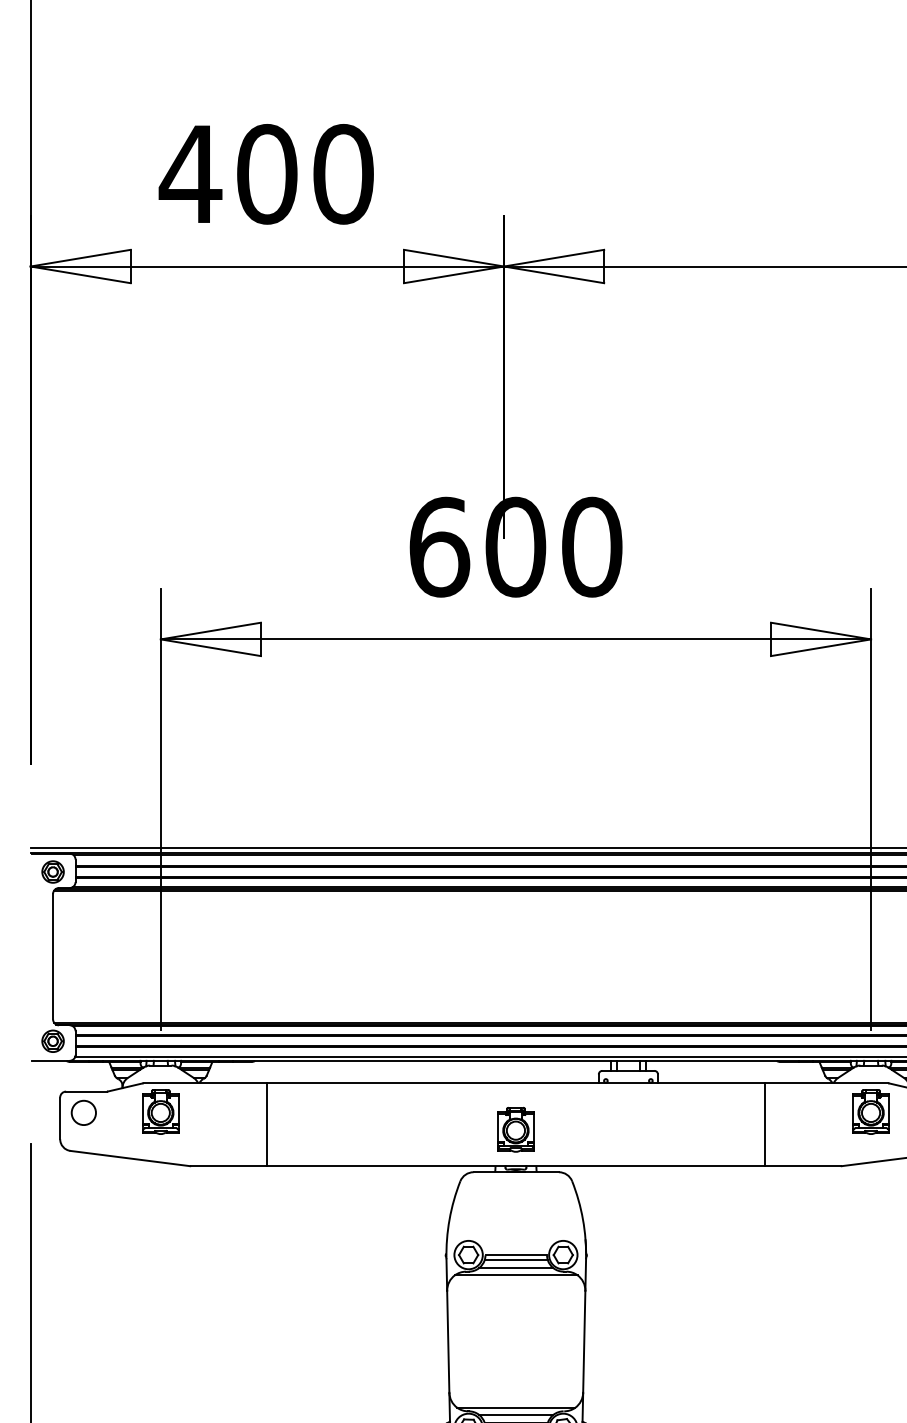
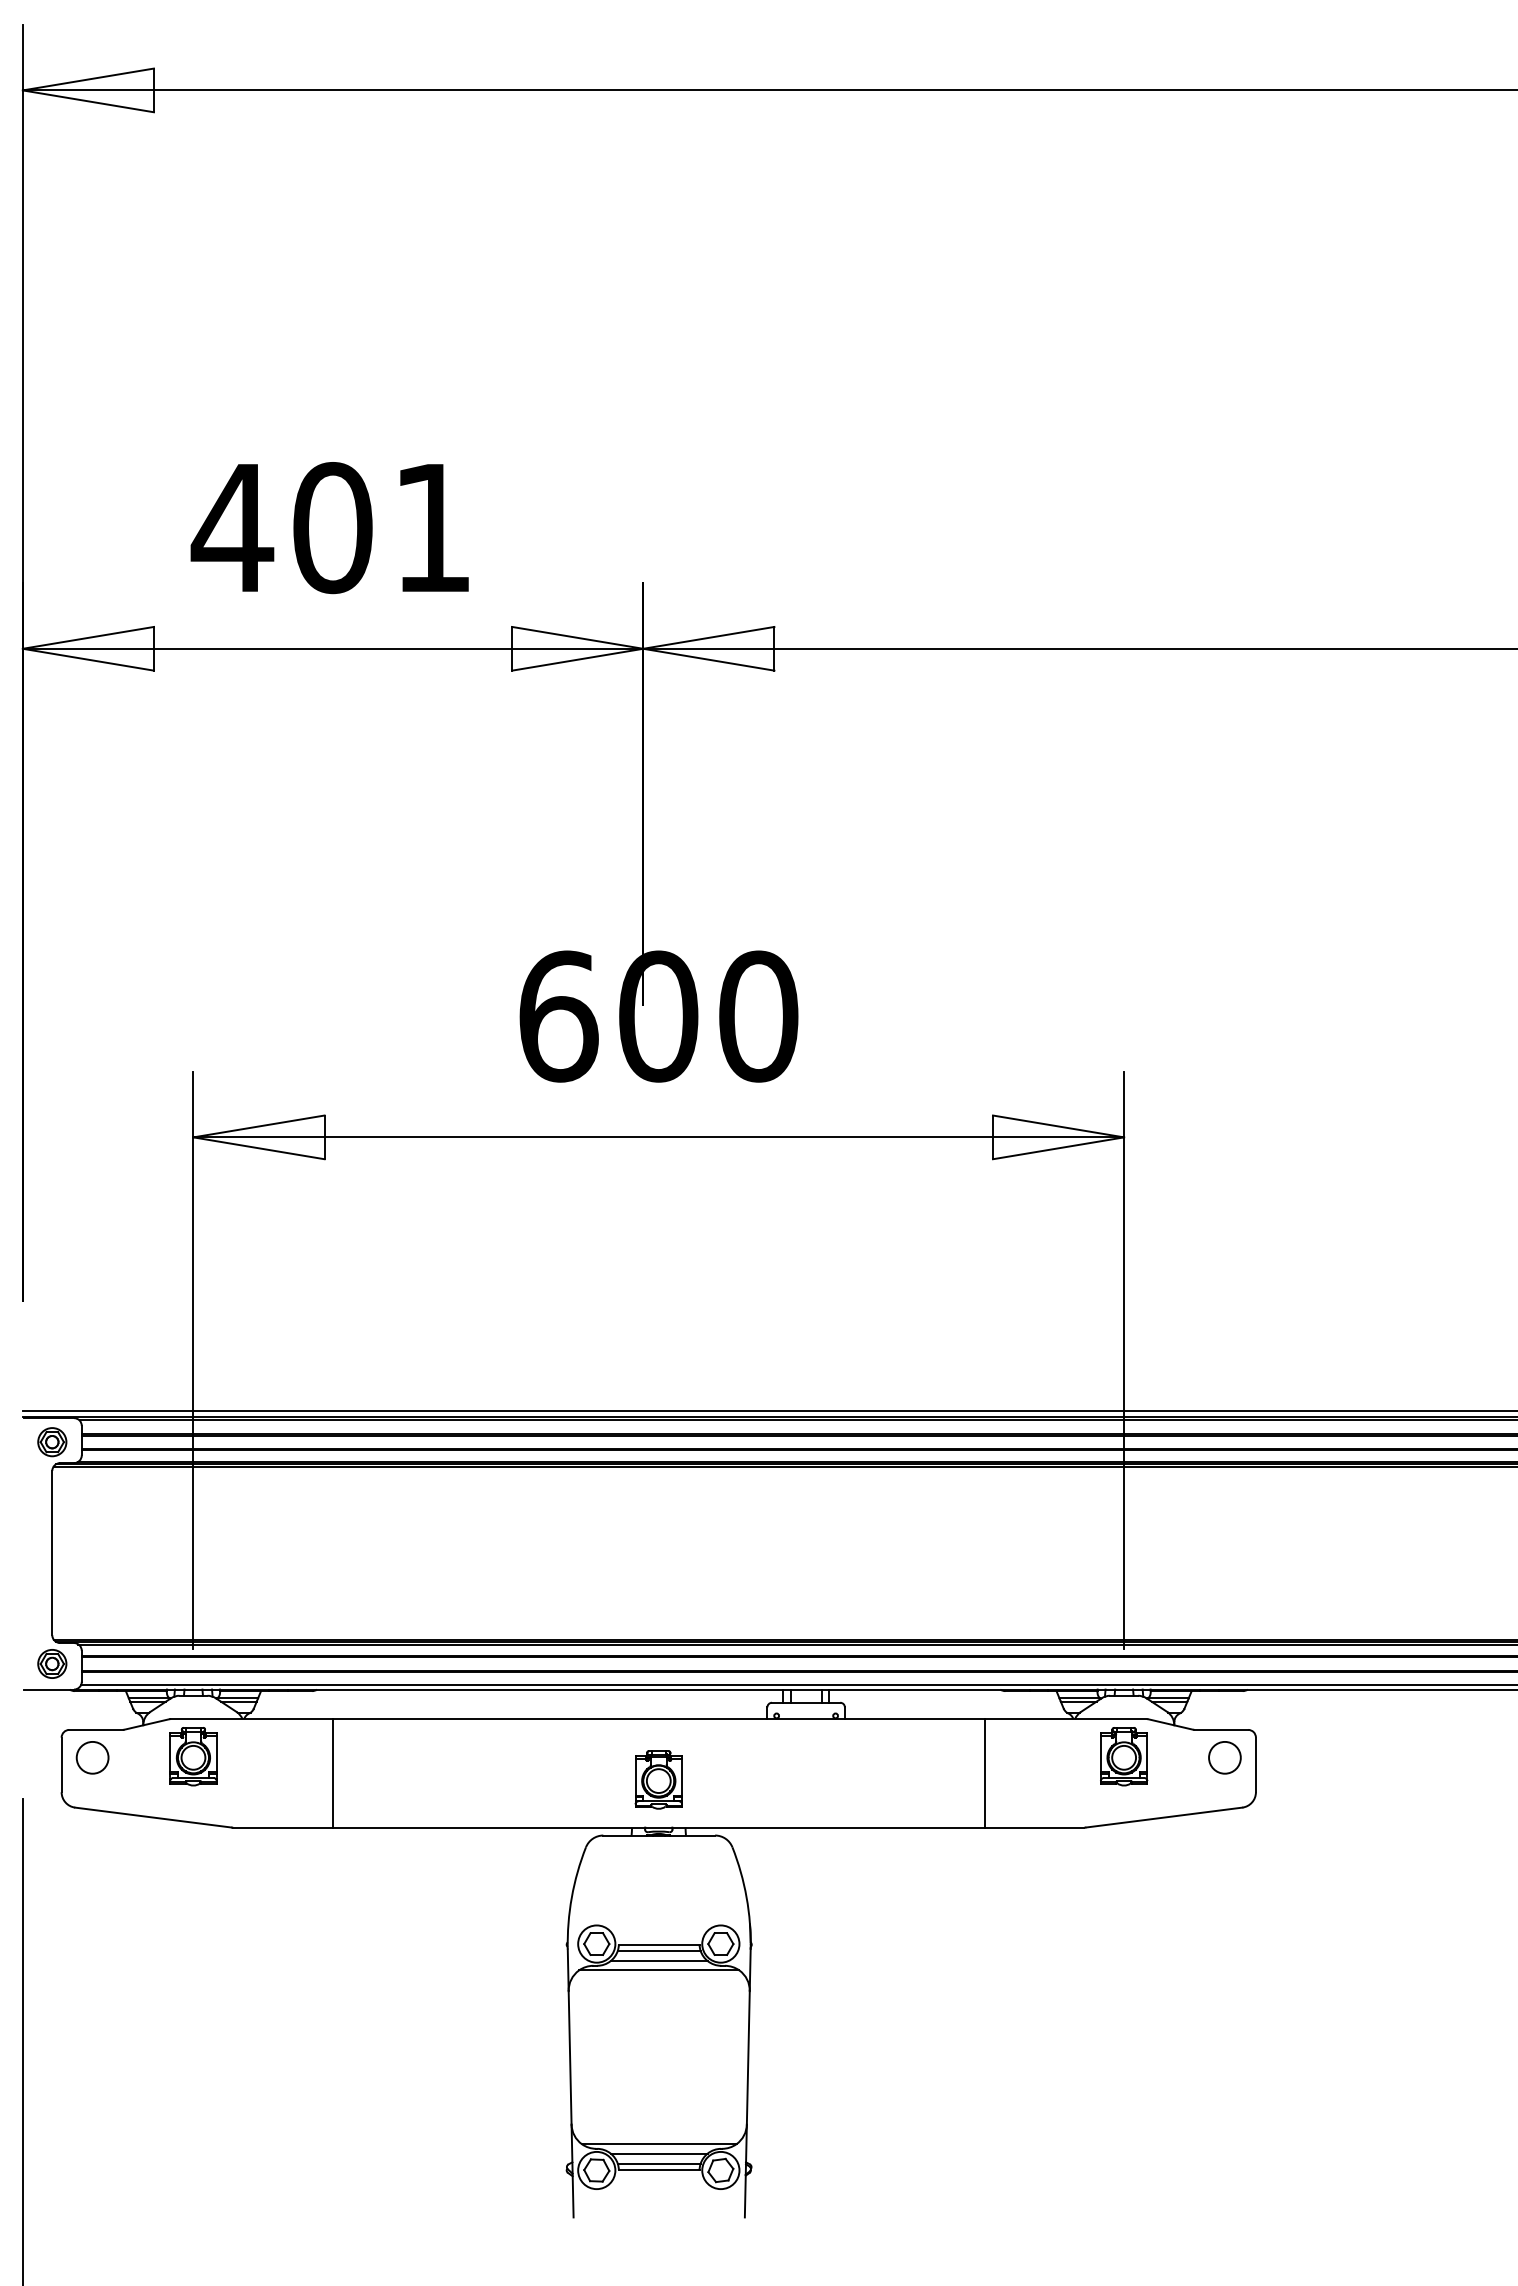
text: (343, 174) -> (432, 528), 400 -> 401

